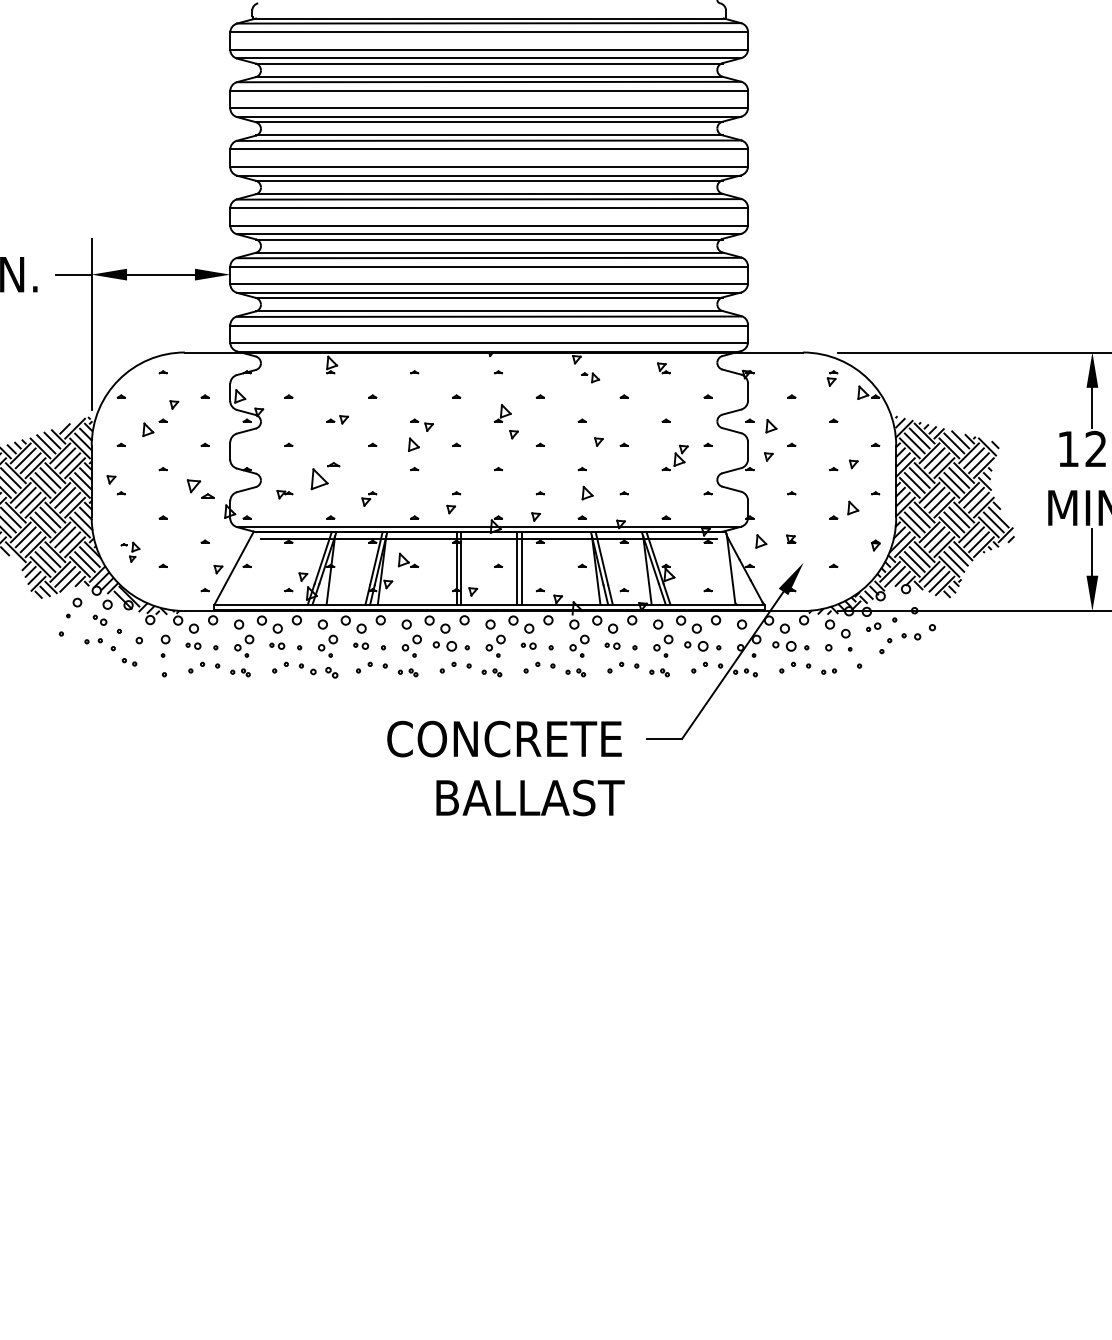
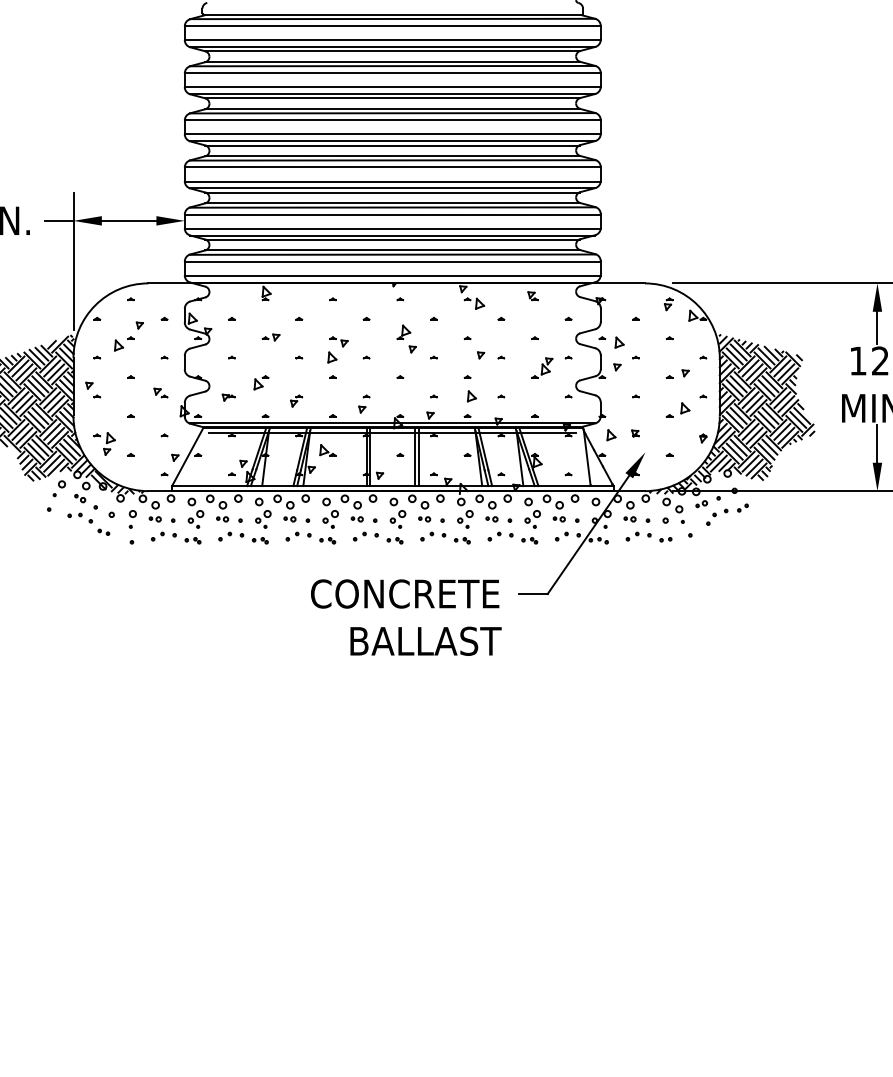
part: (590, 377) -> (474, 303), size x1.43
part: (325, 476) -> (261, 383), size x0.62
part: (200, 488) -> (160, 392), size x0.62
part: (130, 551) -> (104, 443), size x1.43
part: (924, 631) -> (742, 507), size x0.62
part: (444, 645) -> (356, 518), size x0.62
part: (696, 645) -> (559, 518), size x0.62
part: (784, 645) -> (630, 518), size x0.62
part: (324, 672) -> (260, 540), size x0.71

